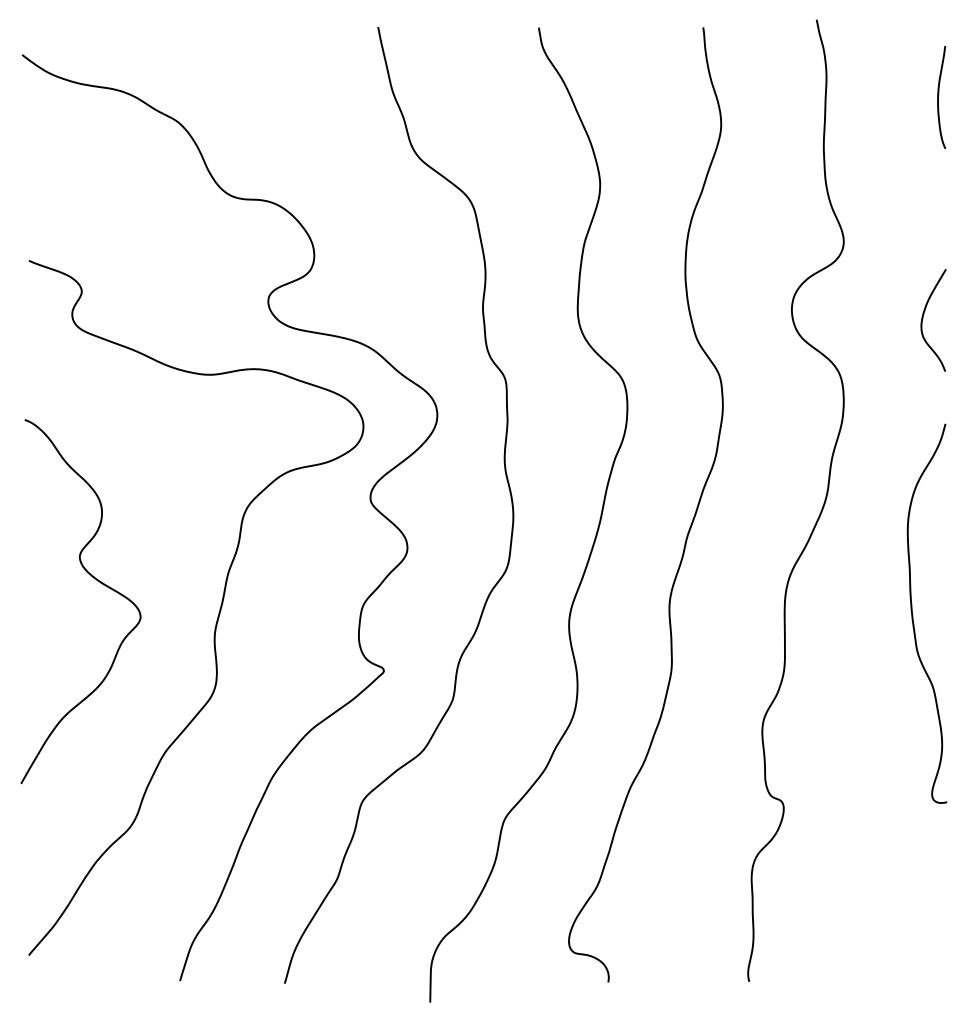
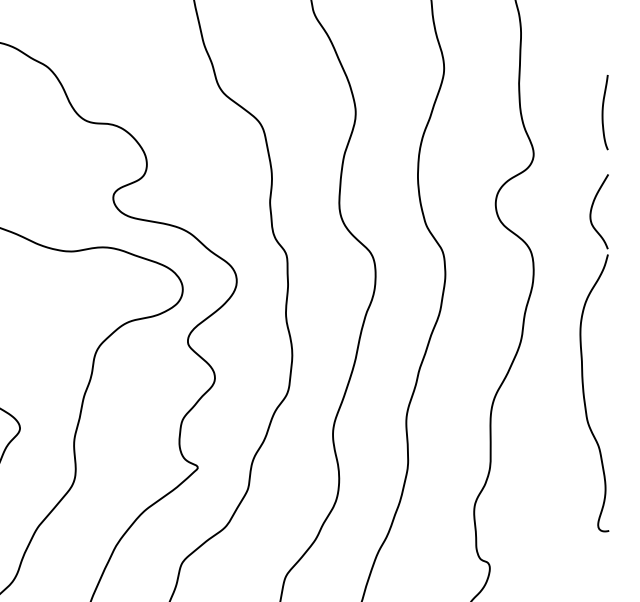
curve: (938, 97) -> (602, 112), moved
curve: (913, 615) -> (584, 394), moved

